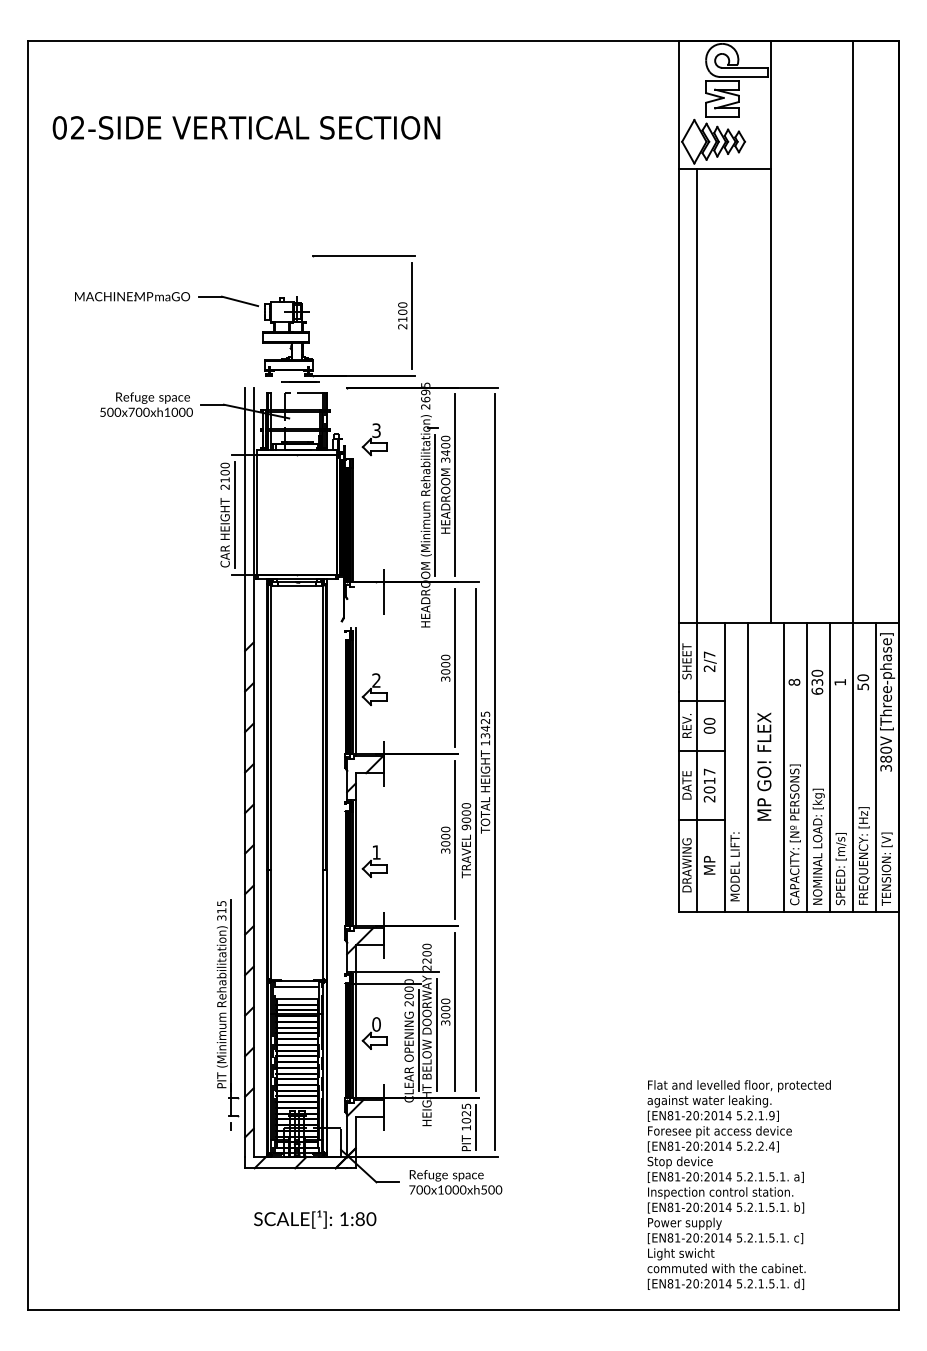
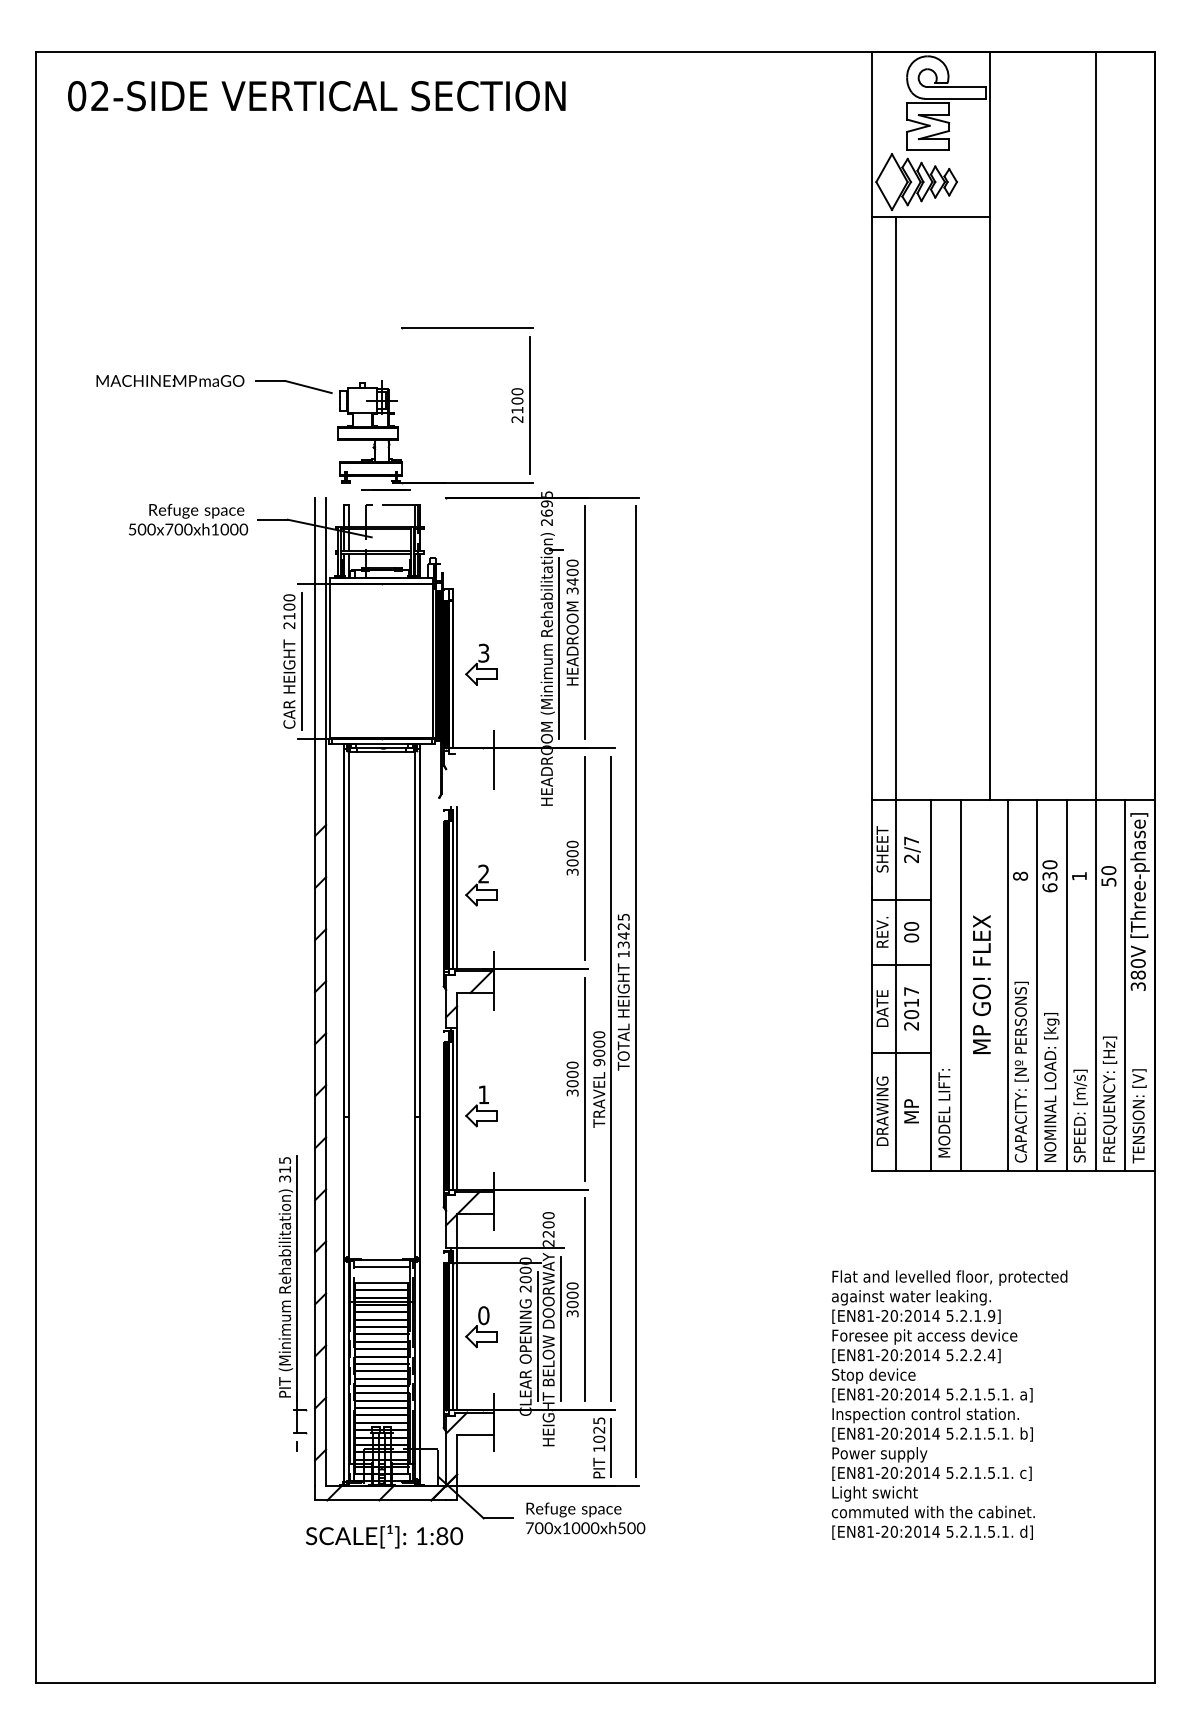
text: (246, 127) -> (316, 95), moved
part: (374, 439) -> (481, 664), moved
text: (738, 1184) -> (948, 1404), moved
text: (315, 1219) -> (384, 1536), moved

